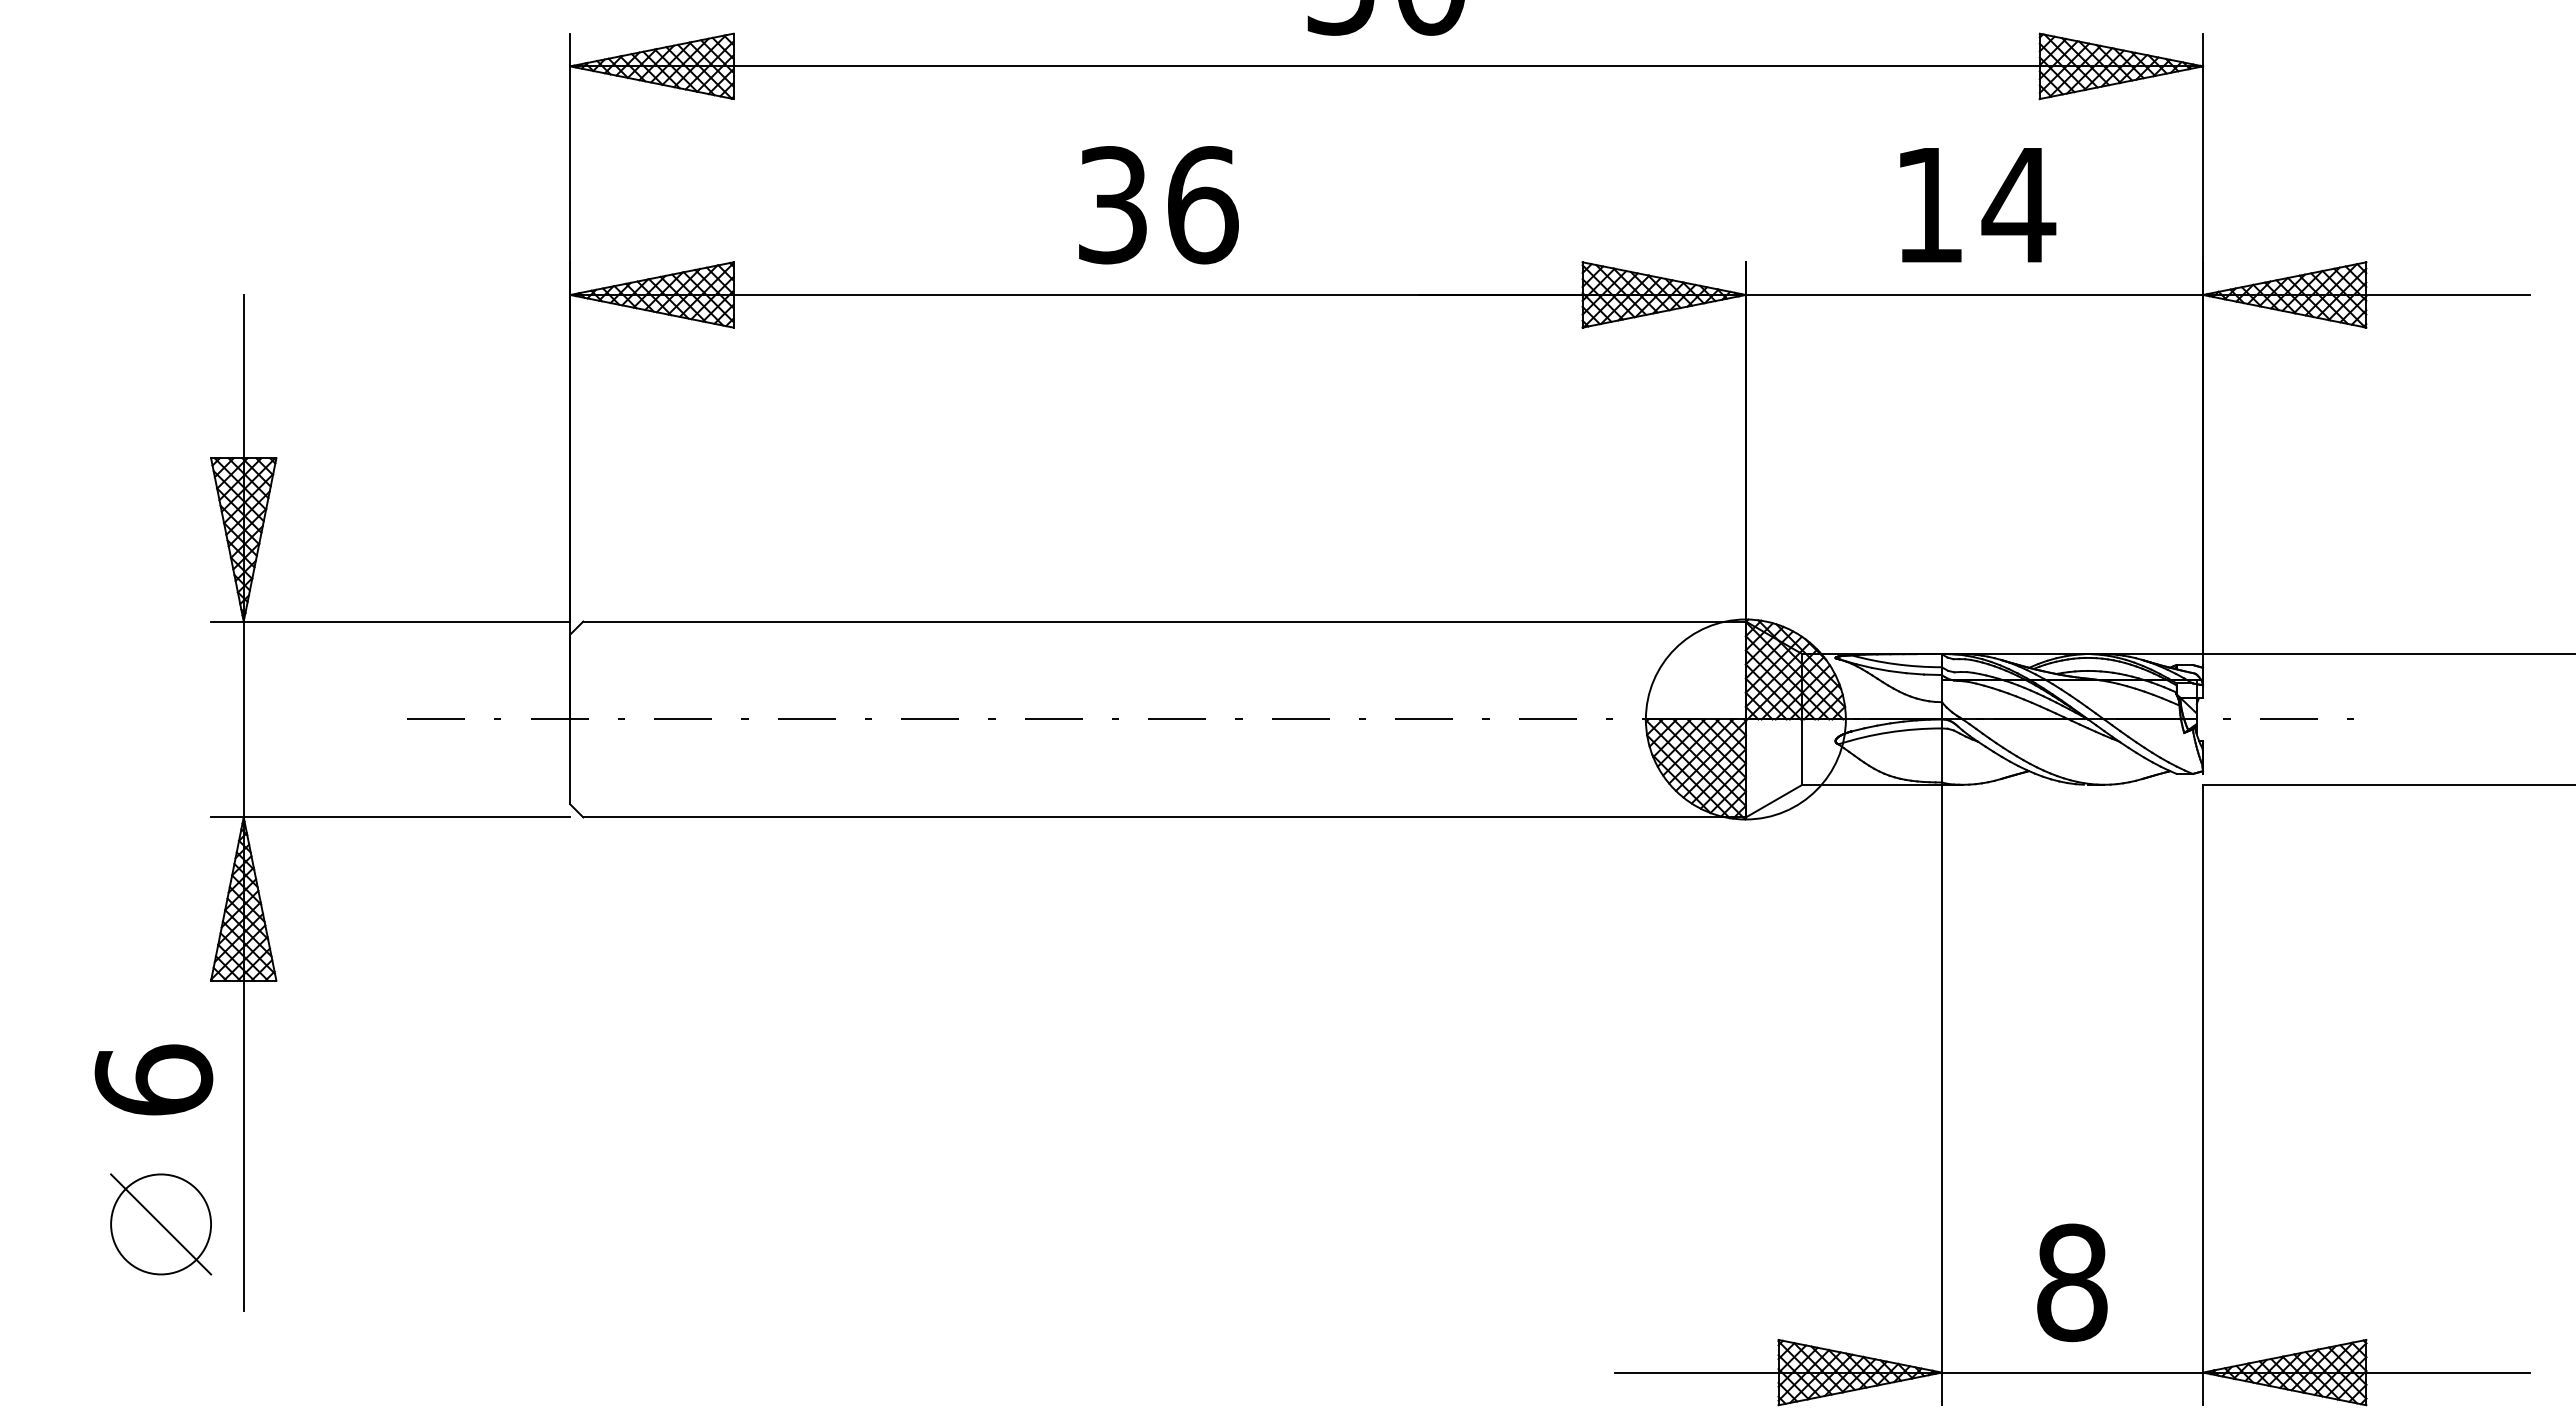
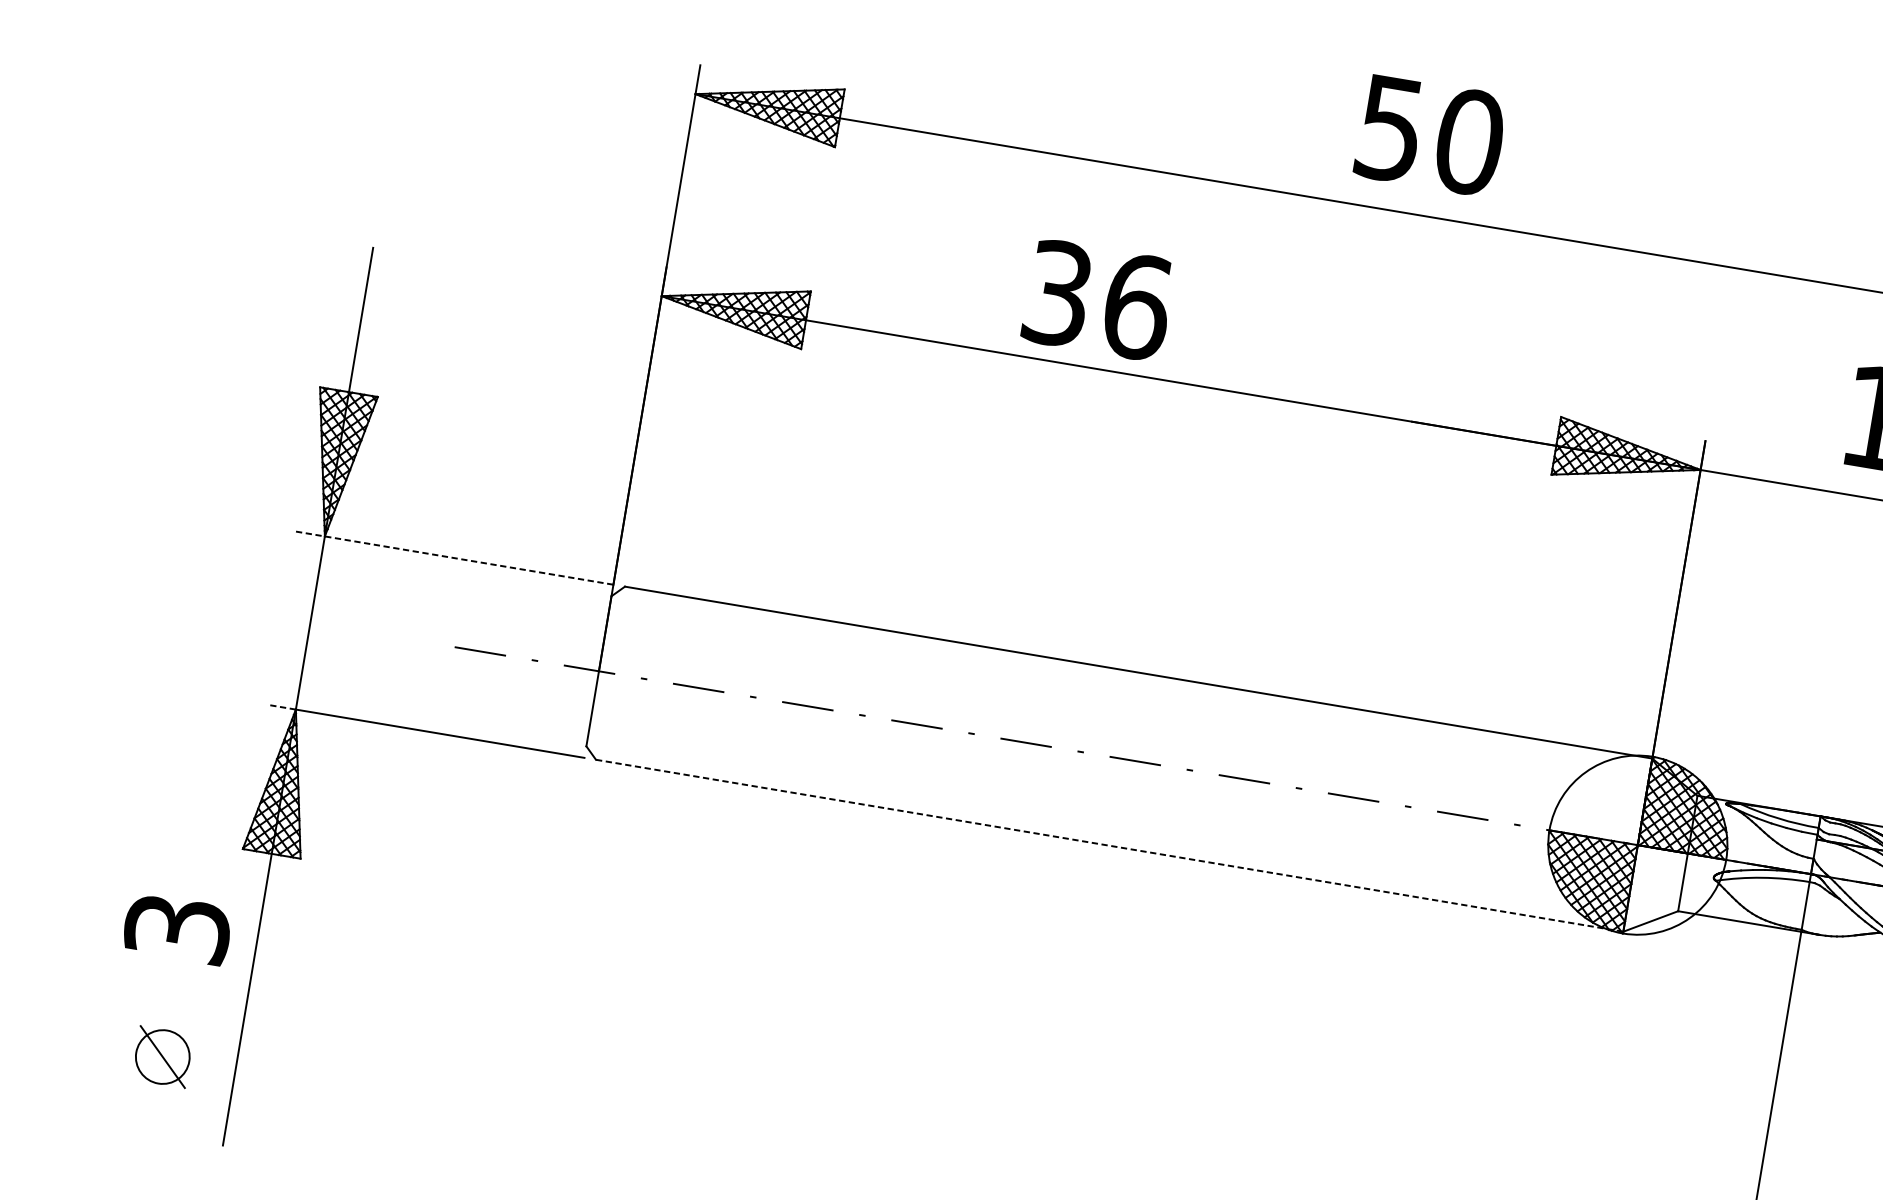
text: (1158, 205) -> (1098, 300), moved
line: (390, 621) -> (454, 558), solid -> dashed
line: (226, 817) -> (280, 707), solid -> dashed
line: (1165, 817) -> (1110, 845), solid -> dashed
text: (153, 1079) -> (177, 927), 6 -> 3
part: (161, 1224) -> (163, 1057), size x0.6

